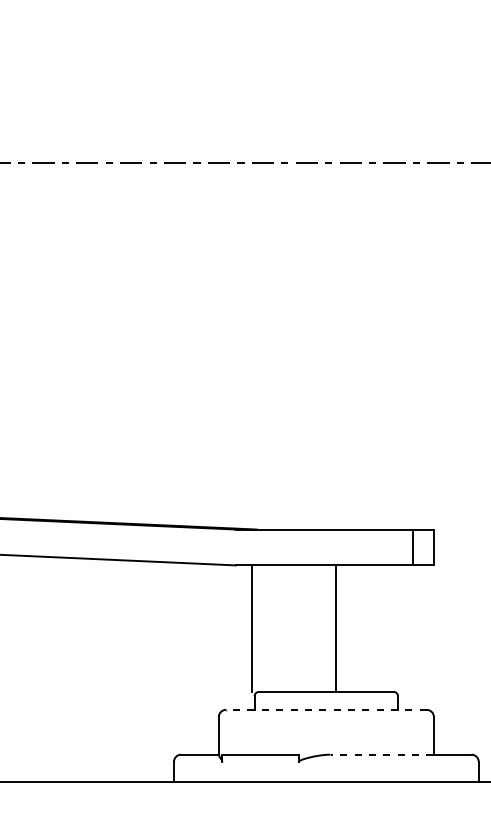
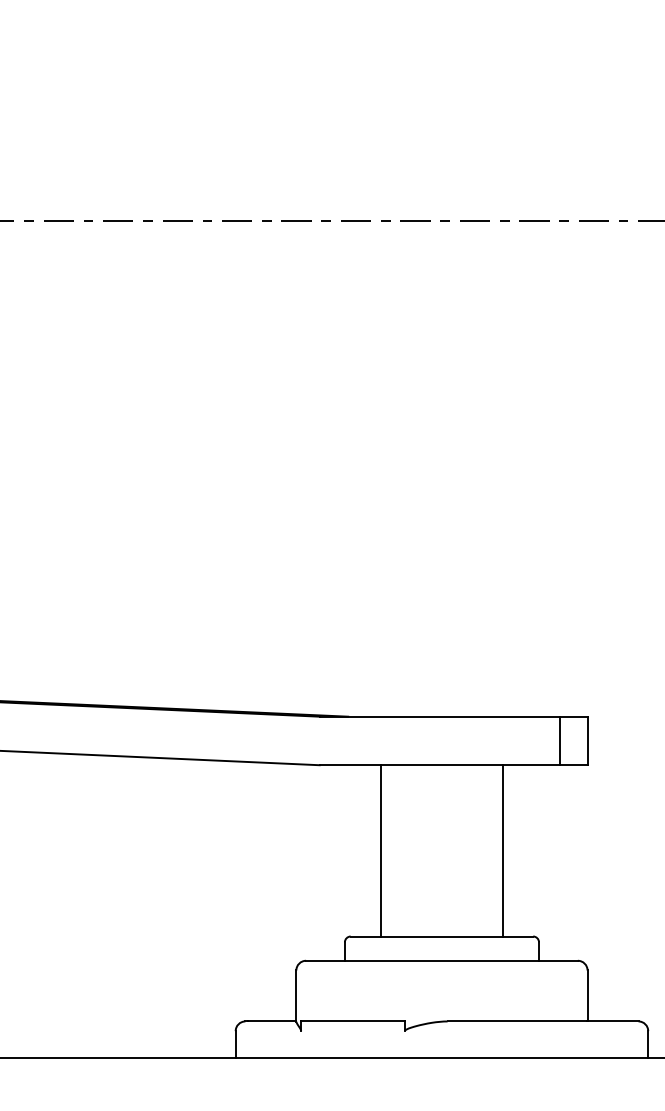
line: (251, 628) -> (381, 850), moved
line: (336, 628) -> (503, 850), moved
line: (325, 709) -> (440, 960), dashed -> solid
line: (381, 754) -> (516, 1021), dashed -> solid

